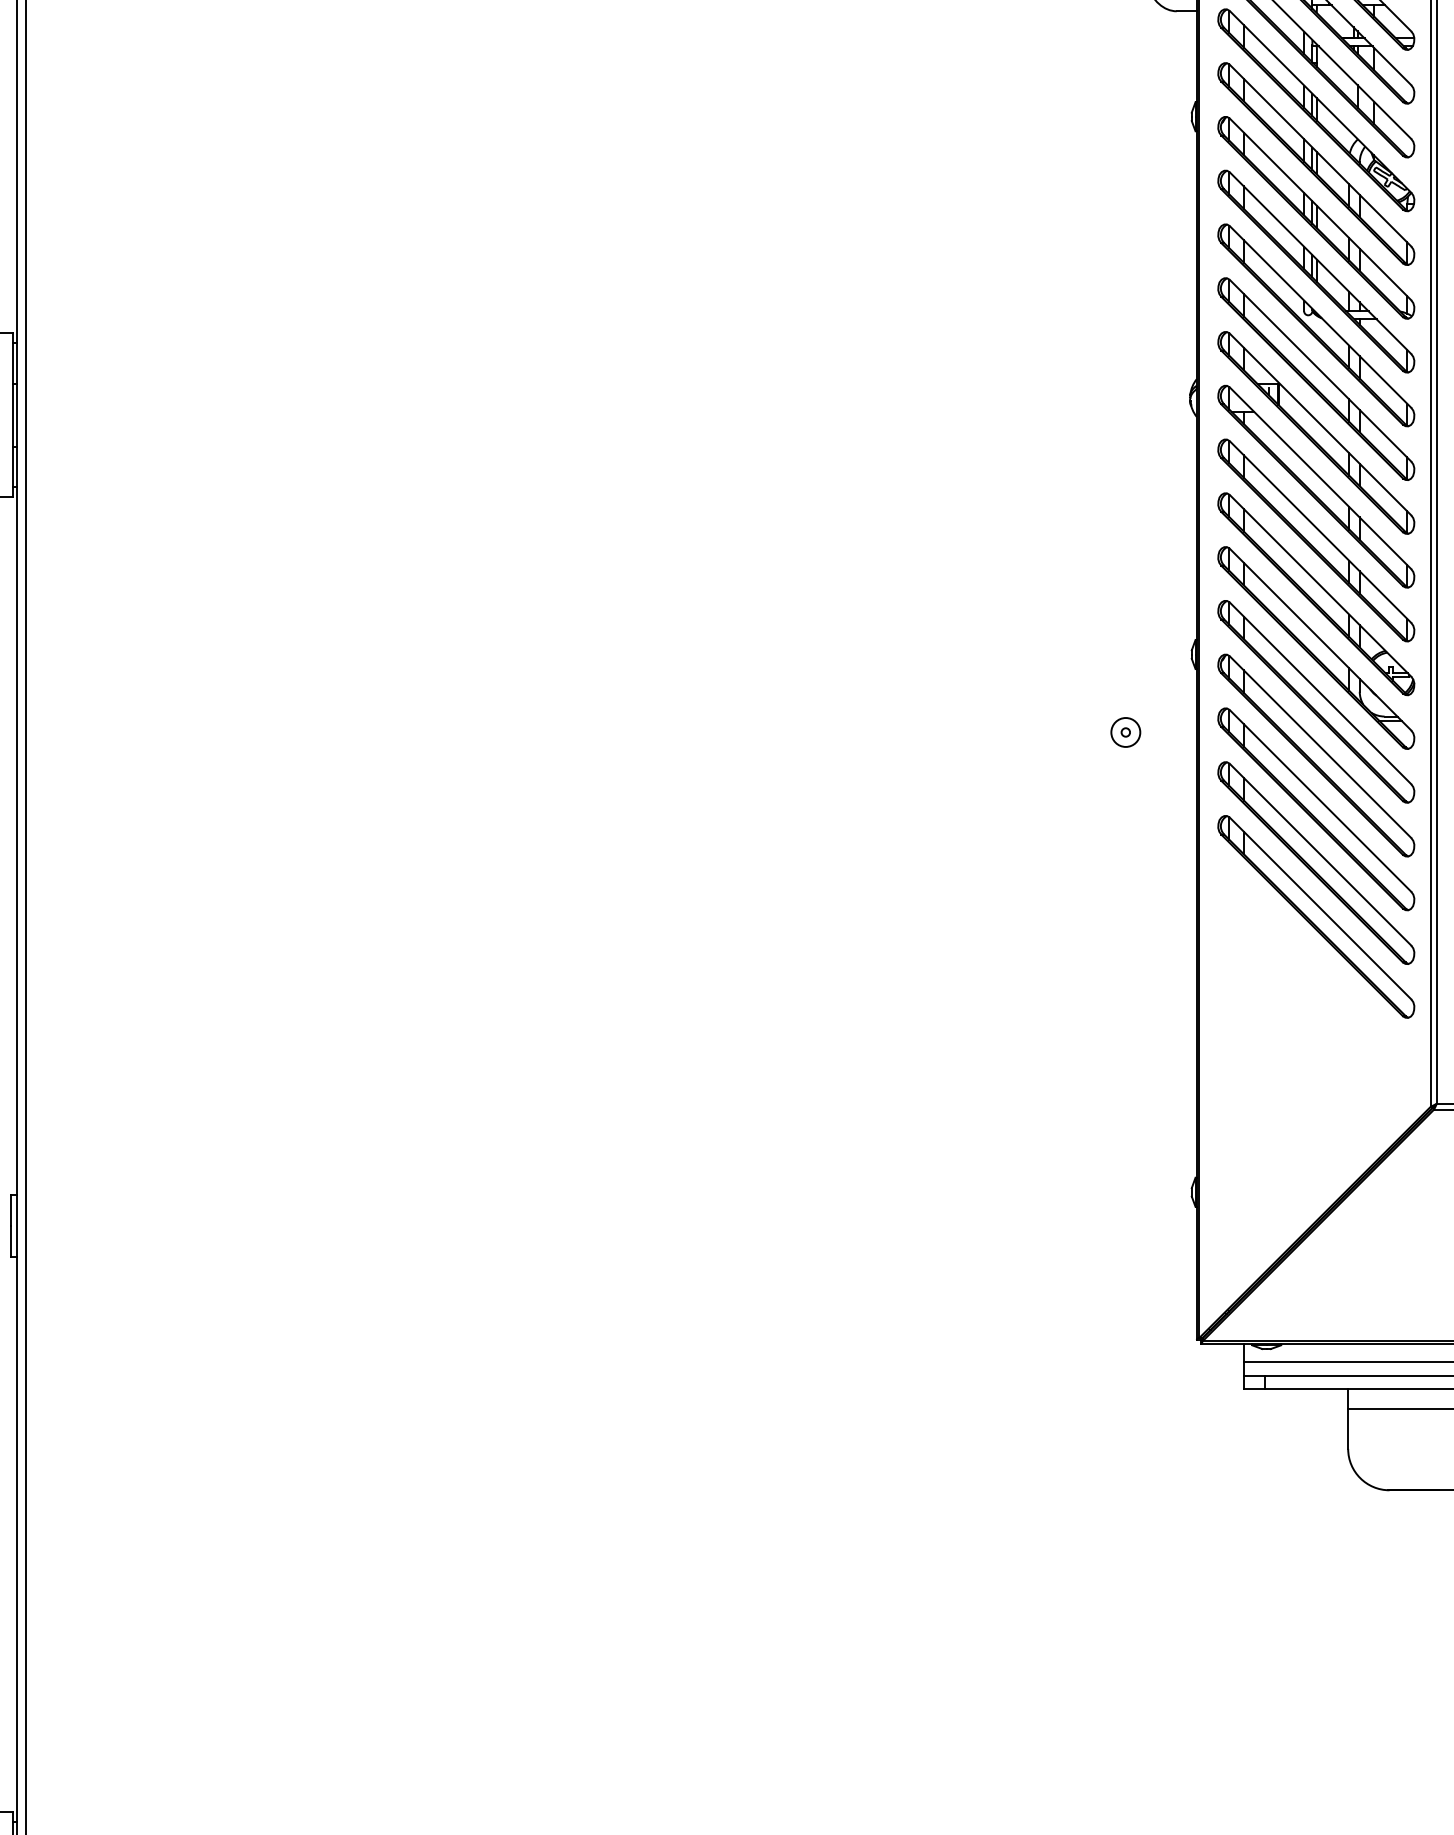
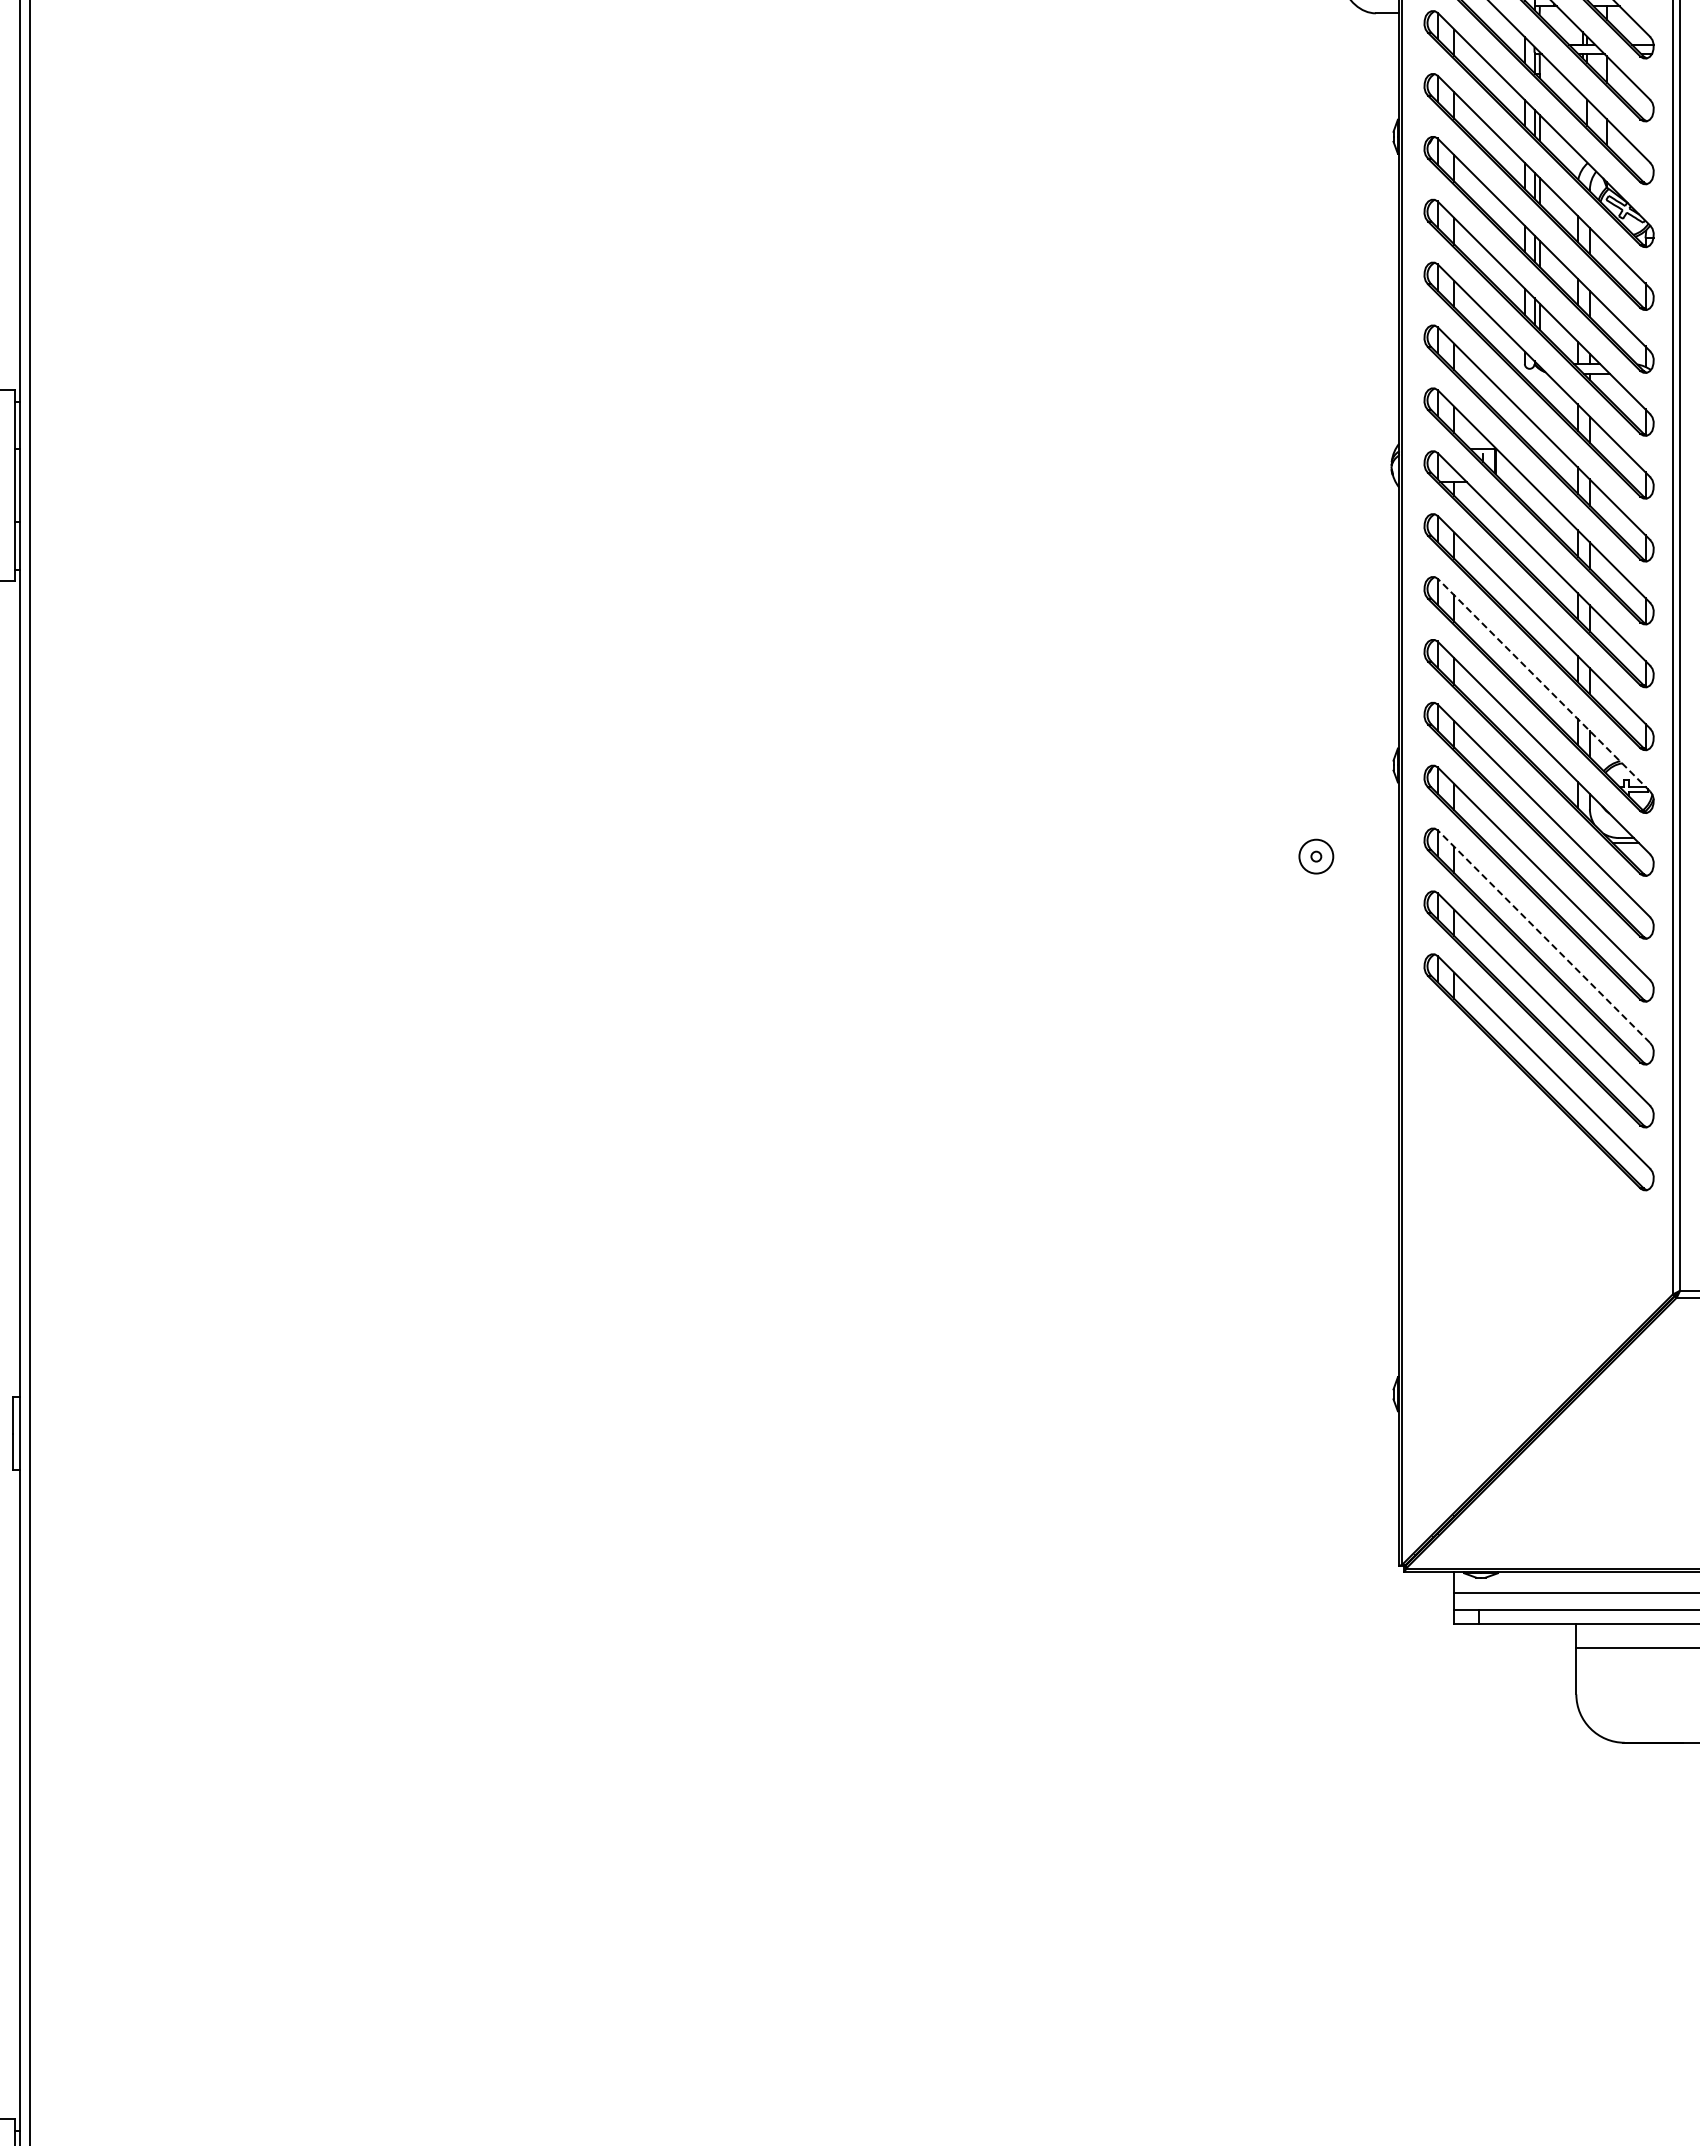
line: (1320, 585) -> (1543, 684), solid -> dashed
line: (1320, 800) -> (1543, 936), solid -> dashed

